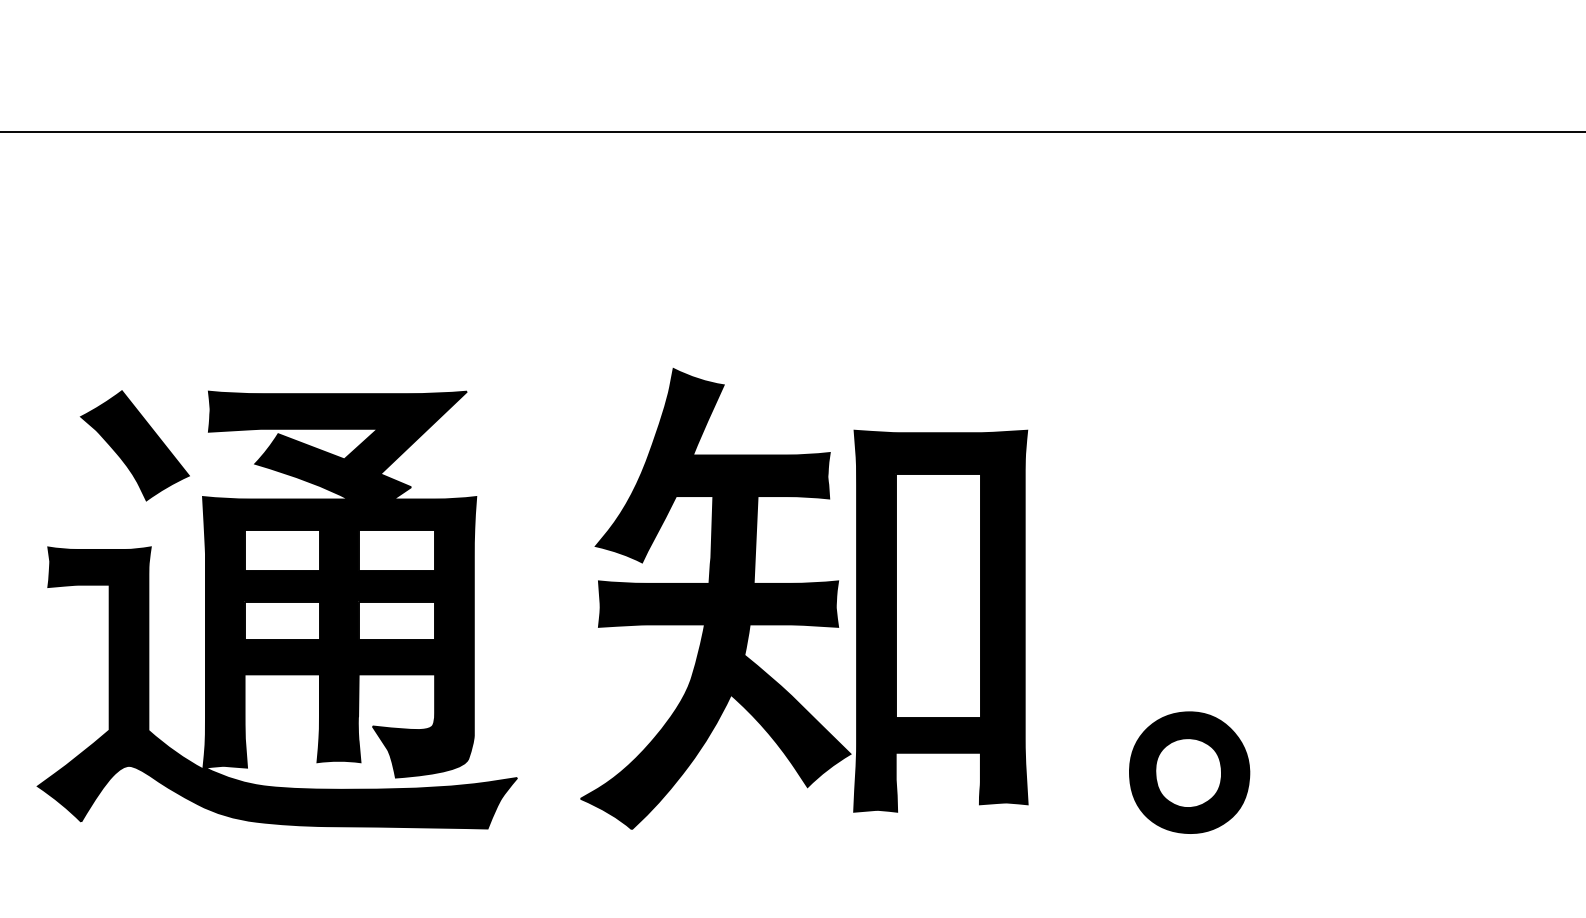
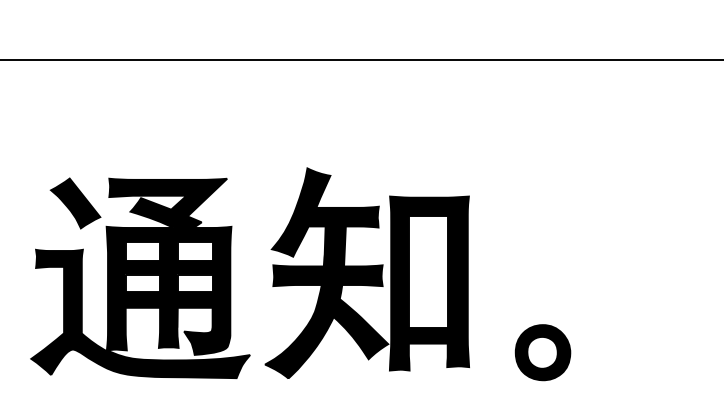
part: (277, 607) -> (140, 277), moved

